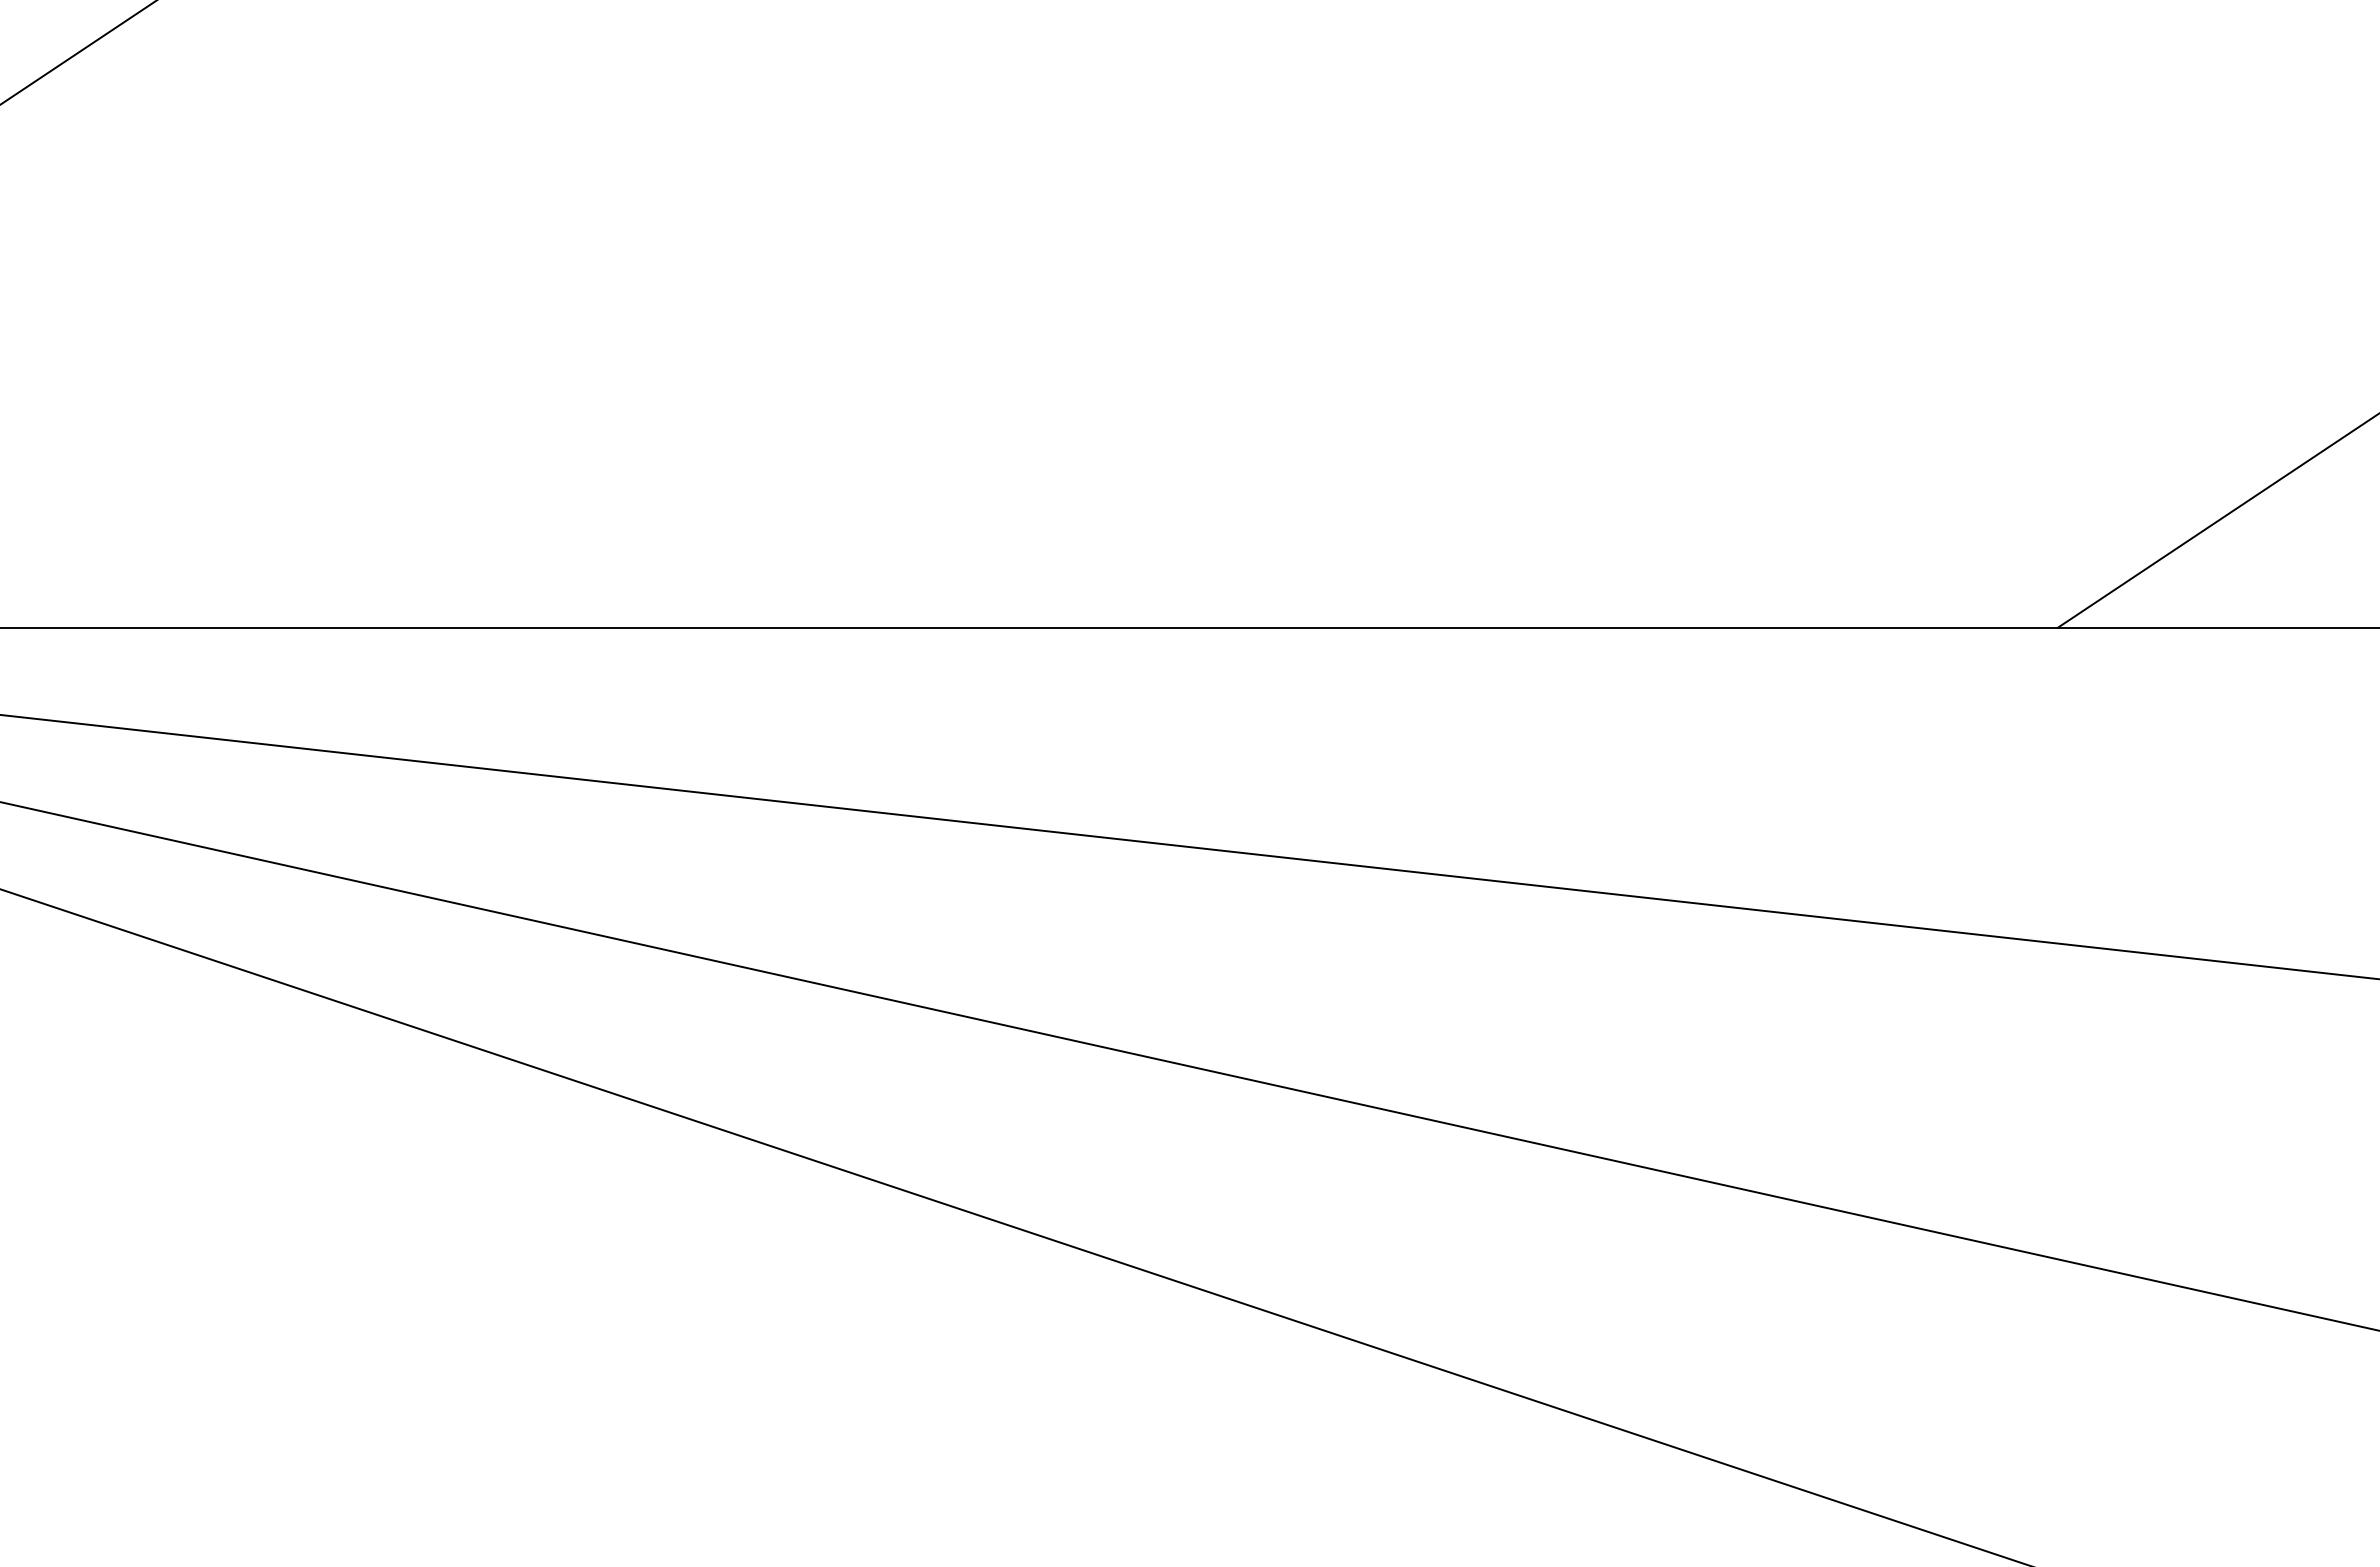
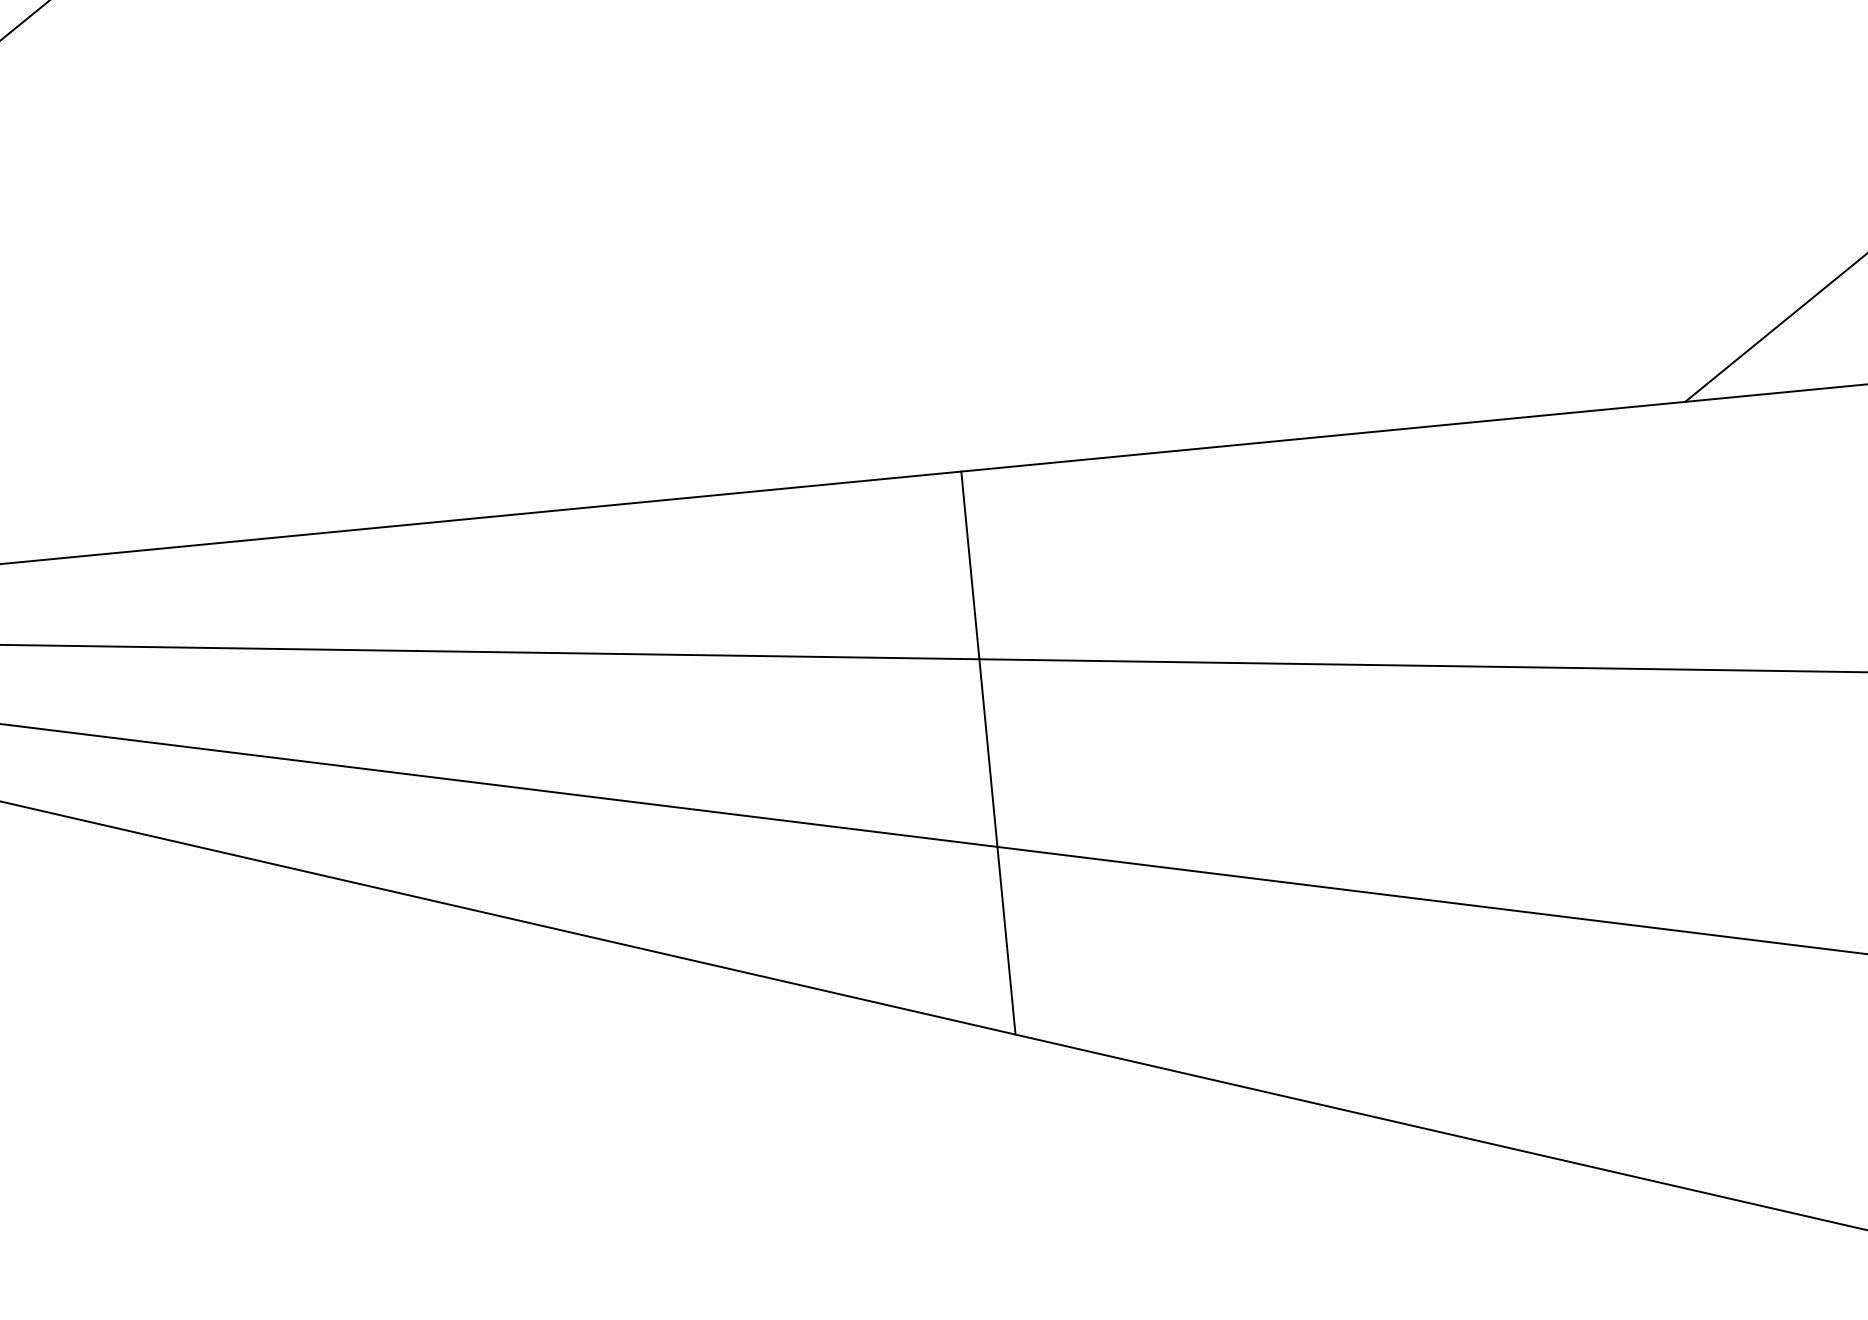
line: (1205, 958) -> (988, 752), added

